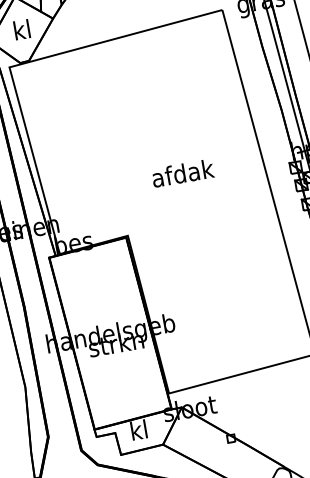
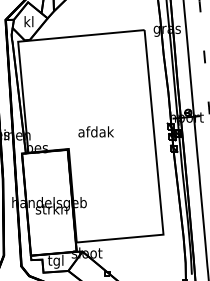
text: (181, 172) -> (95, 131), moved
text: (138, 432) -> (55, 261), kl -> tgl

